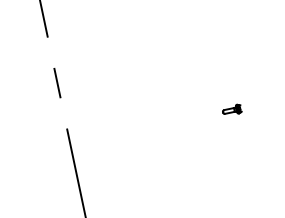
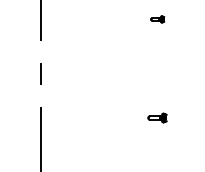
part: (231, 110) -> (157, 118), size x1.4

